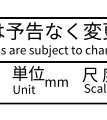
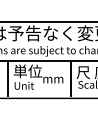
line: (5, 81) -> (7, 78), added
line: (76, 81) -> (71, 78), added

